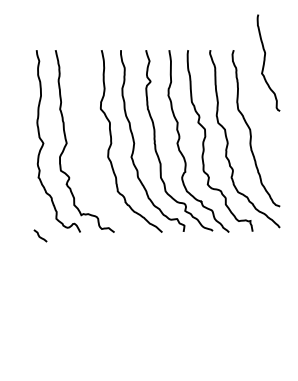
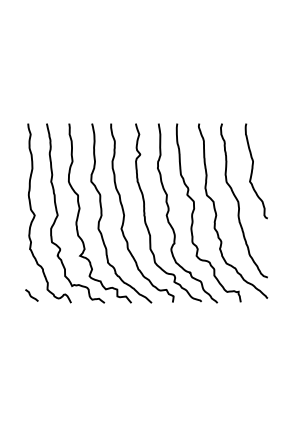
curve: (265, 61) -> (253, 169), moved
curve: (89, 137) -> (80, 209), added
curve: (40, 235) -> (31, 295), moved

